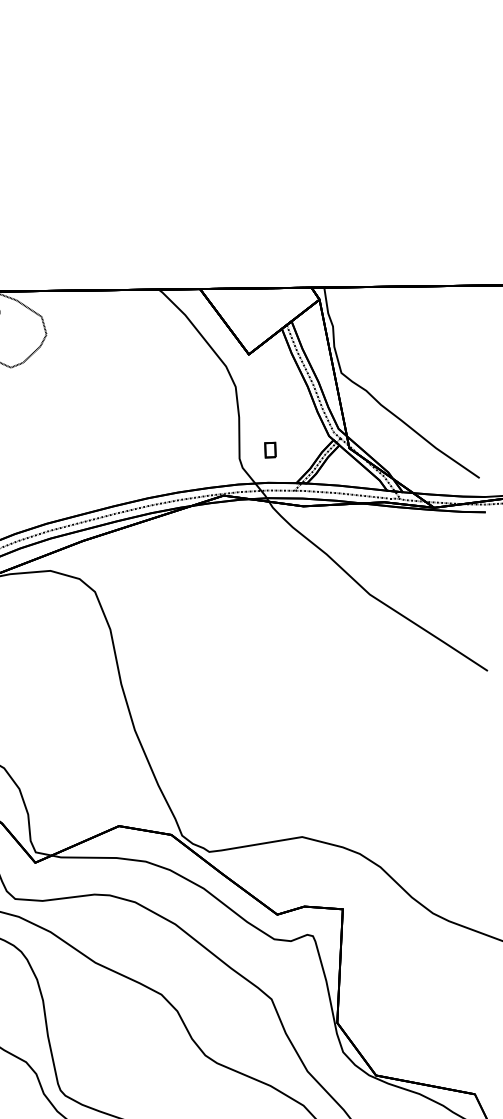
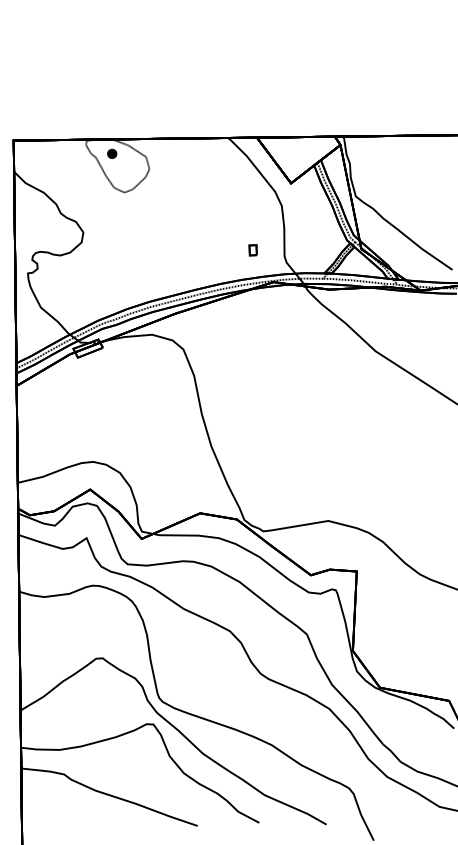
part: (269, 450) -> (252, 250), moved

